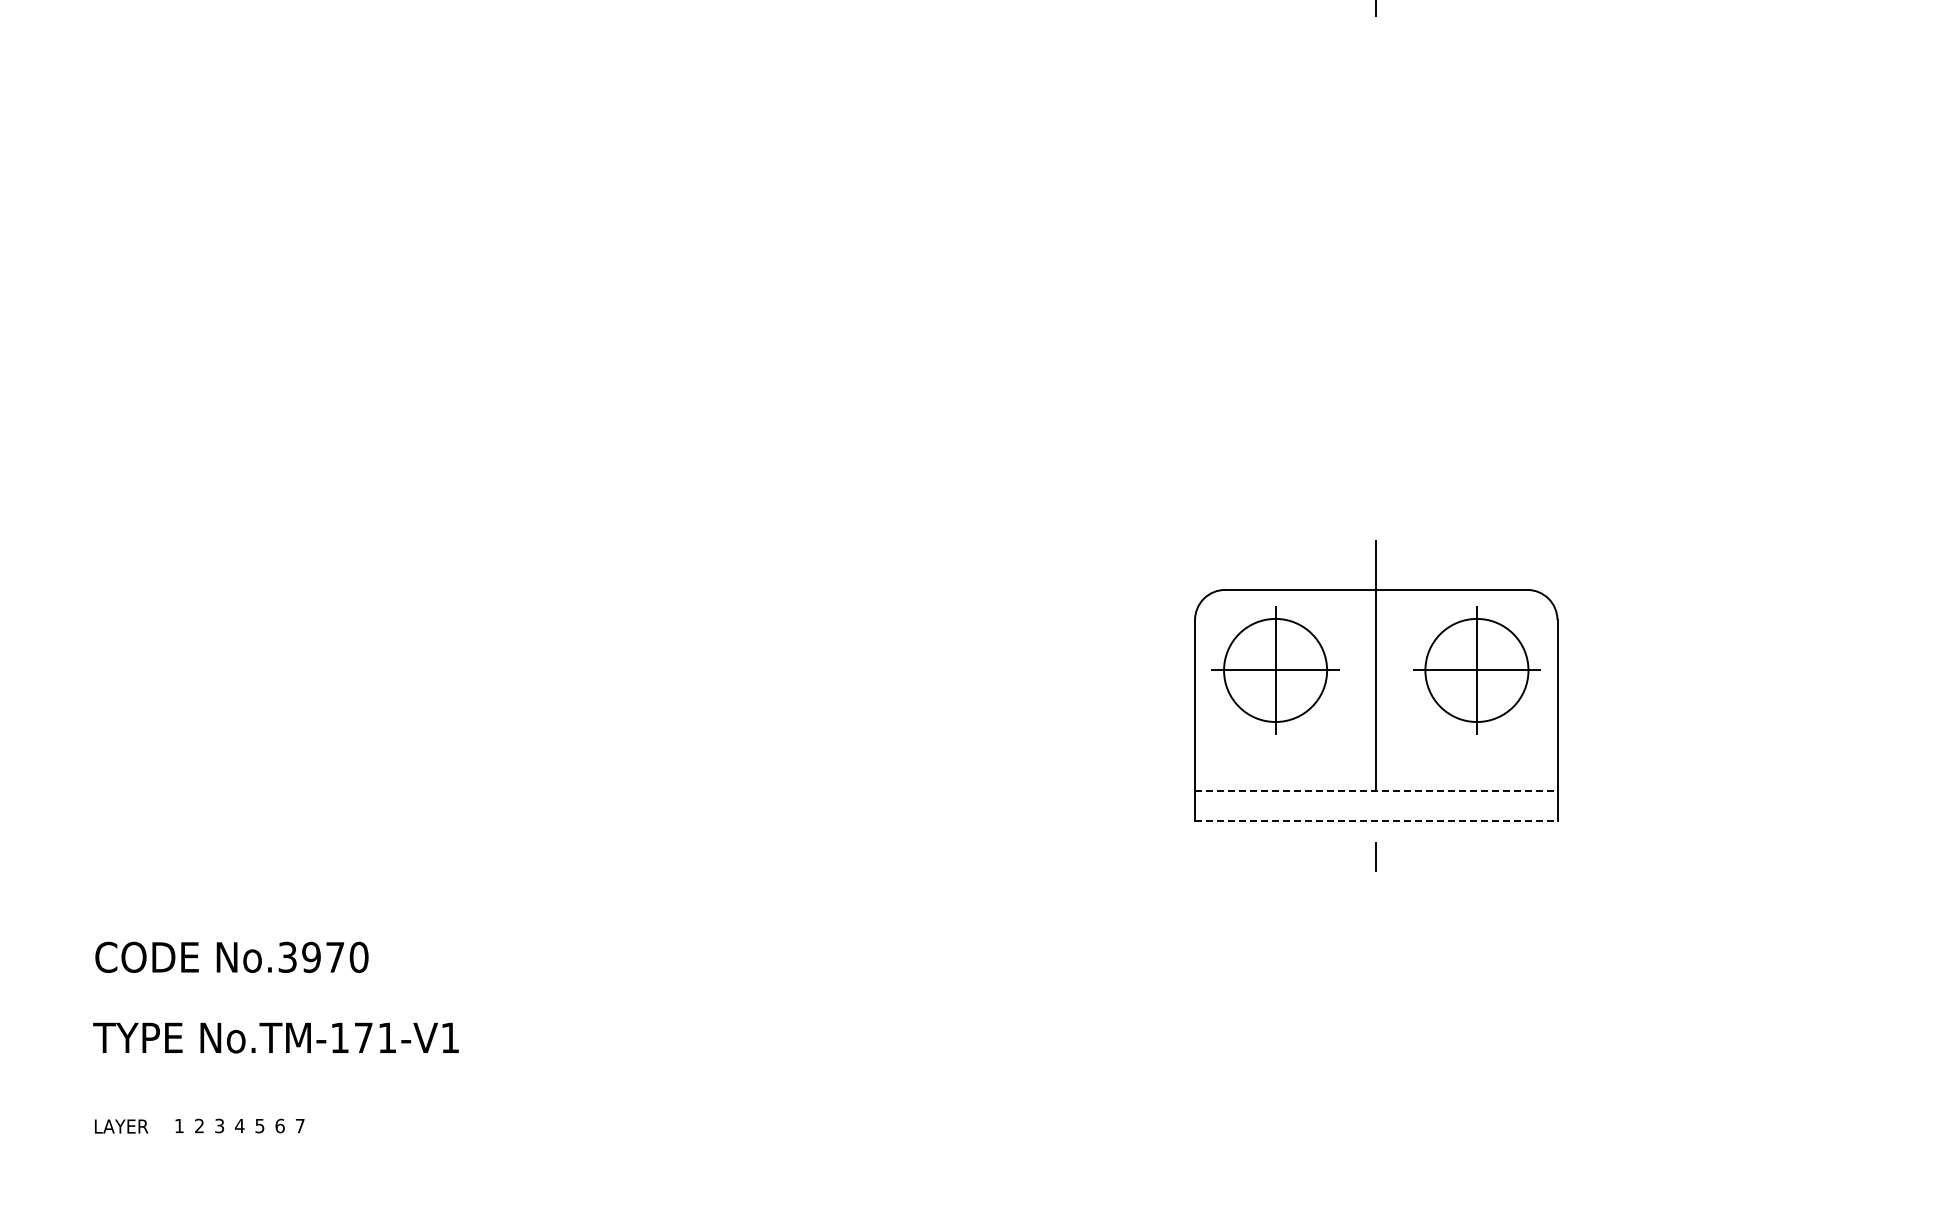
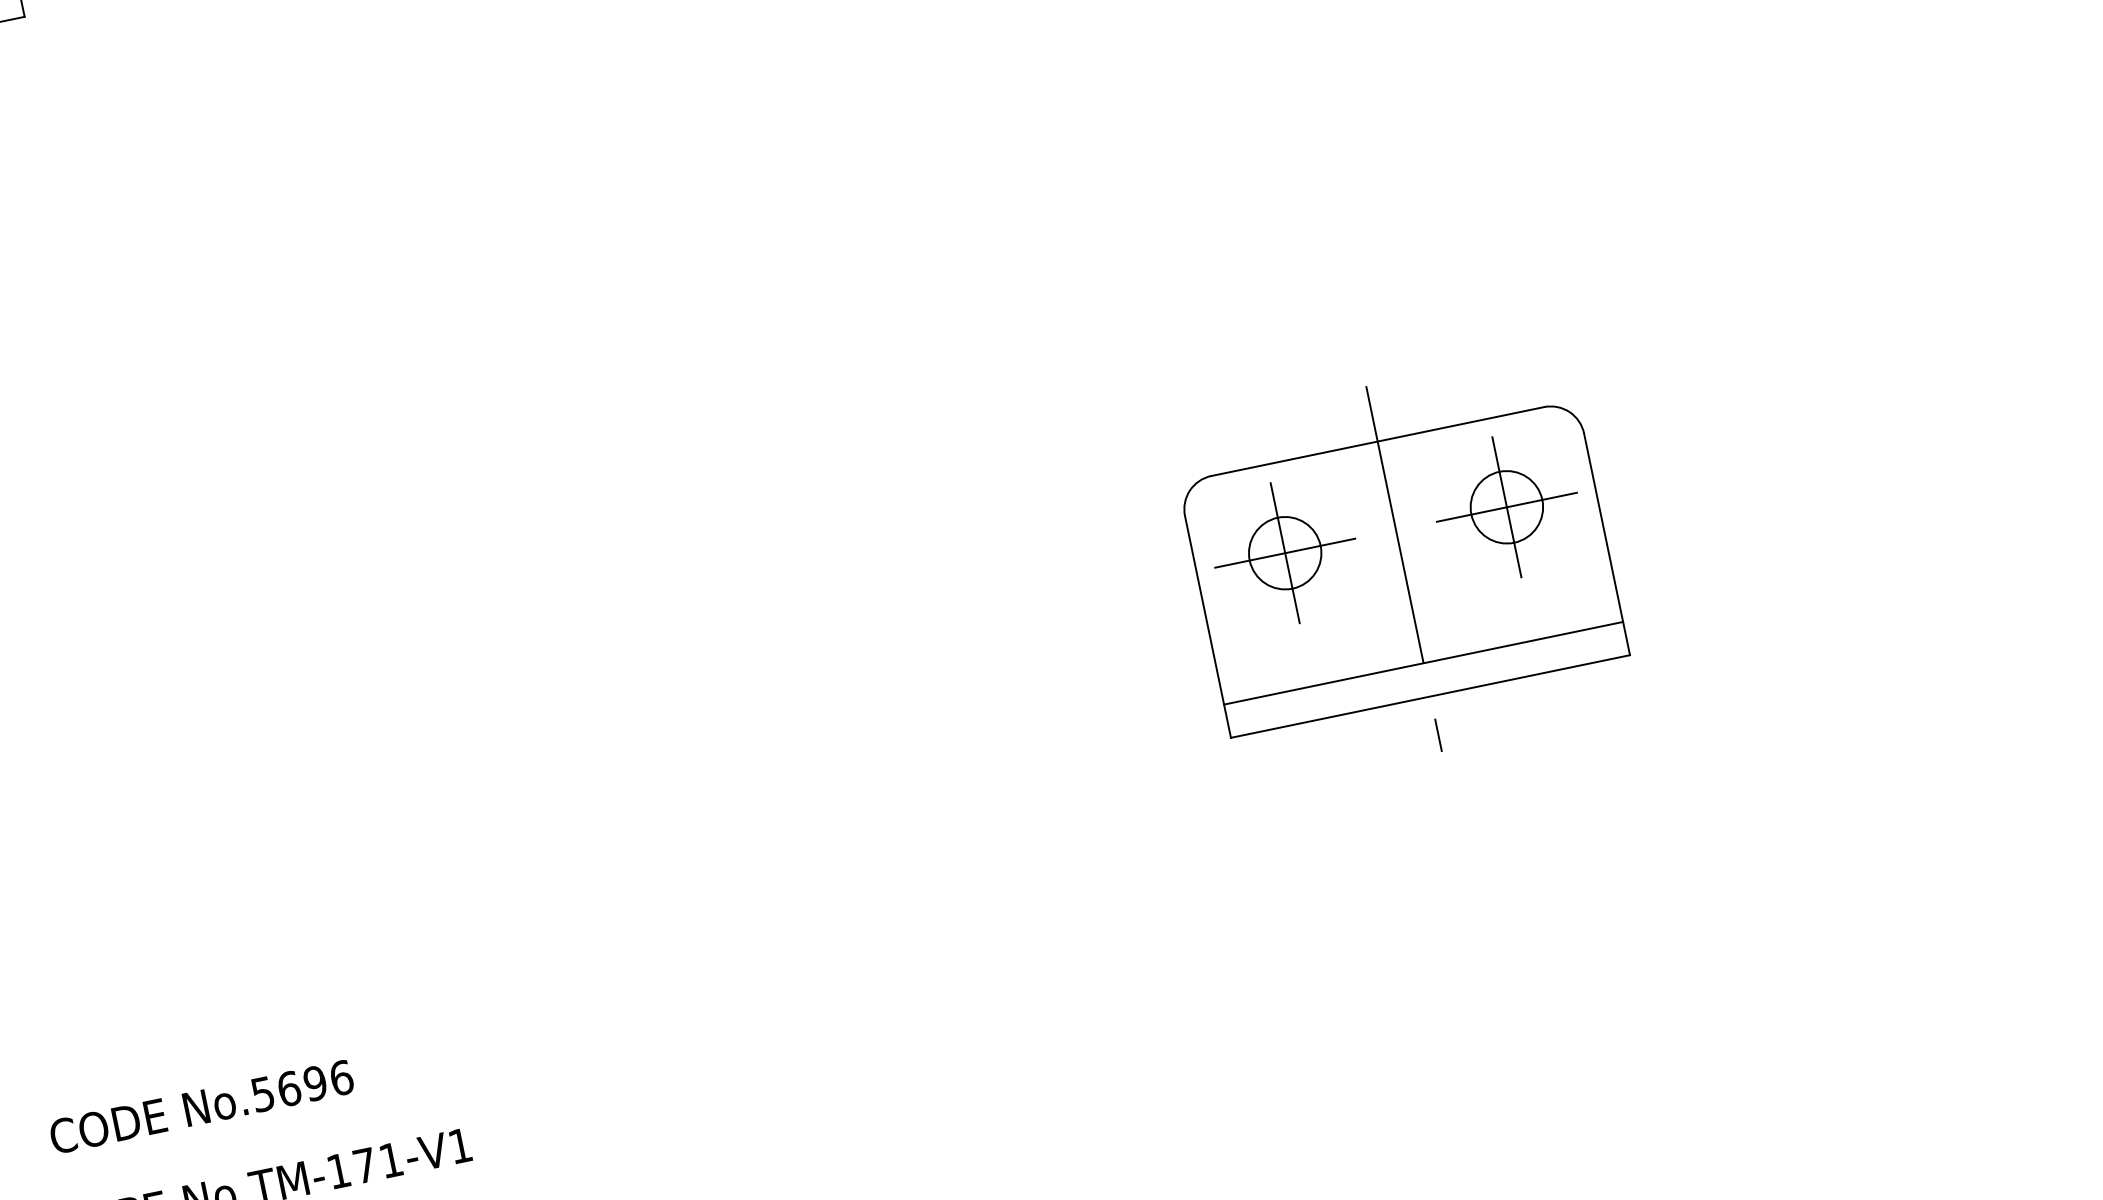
circle: (1275, 670) -> (1285, 553), size x0.62
circle: (1476, 670) -> (1506, 507), size x0.62
line: (1376, 791) -> (1423, 663), dashed -> solid
line: (1376, 821) -> (1430, 696), dashed -> solid
text: (323, 956) -> (302, 1085), No.3970 -> No.5696

